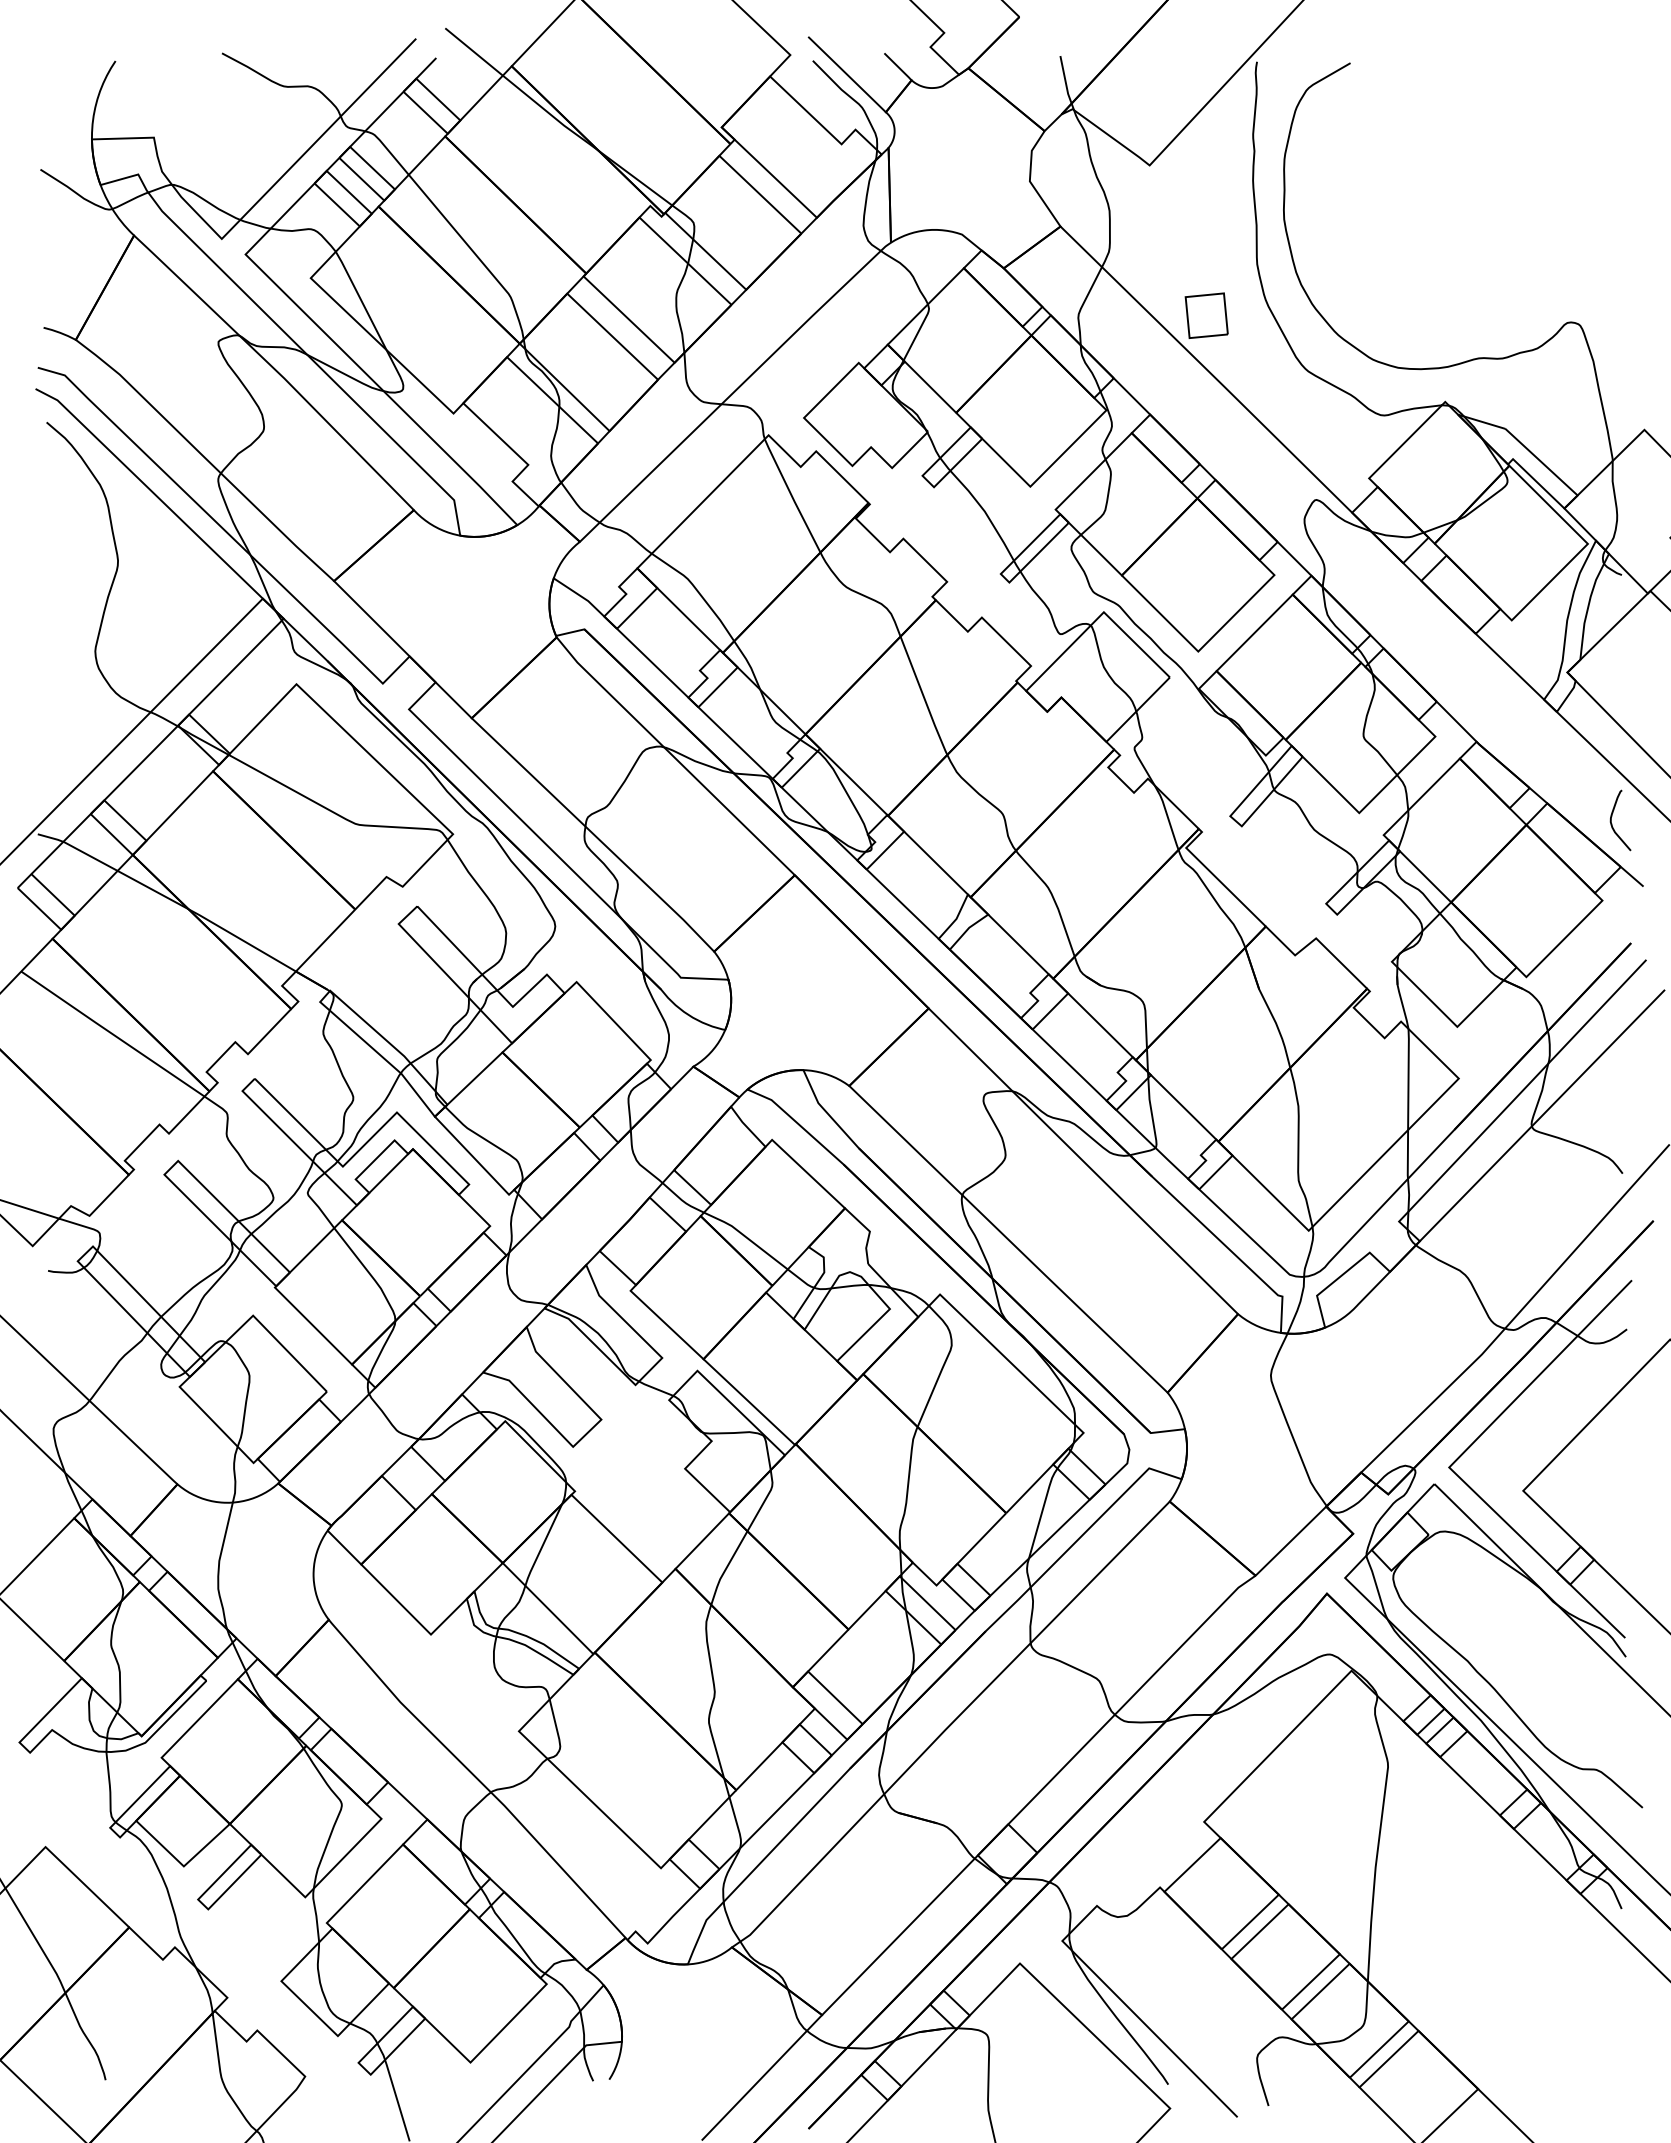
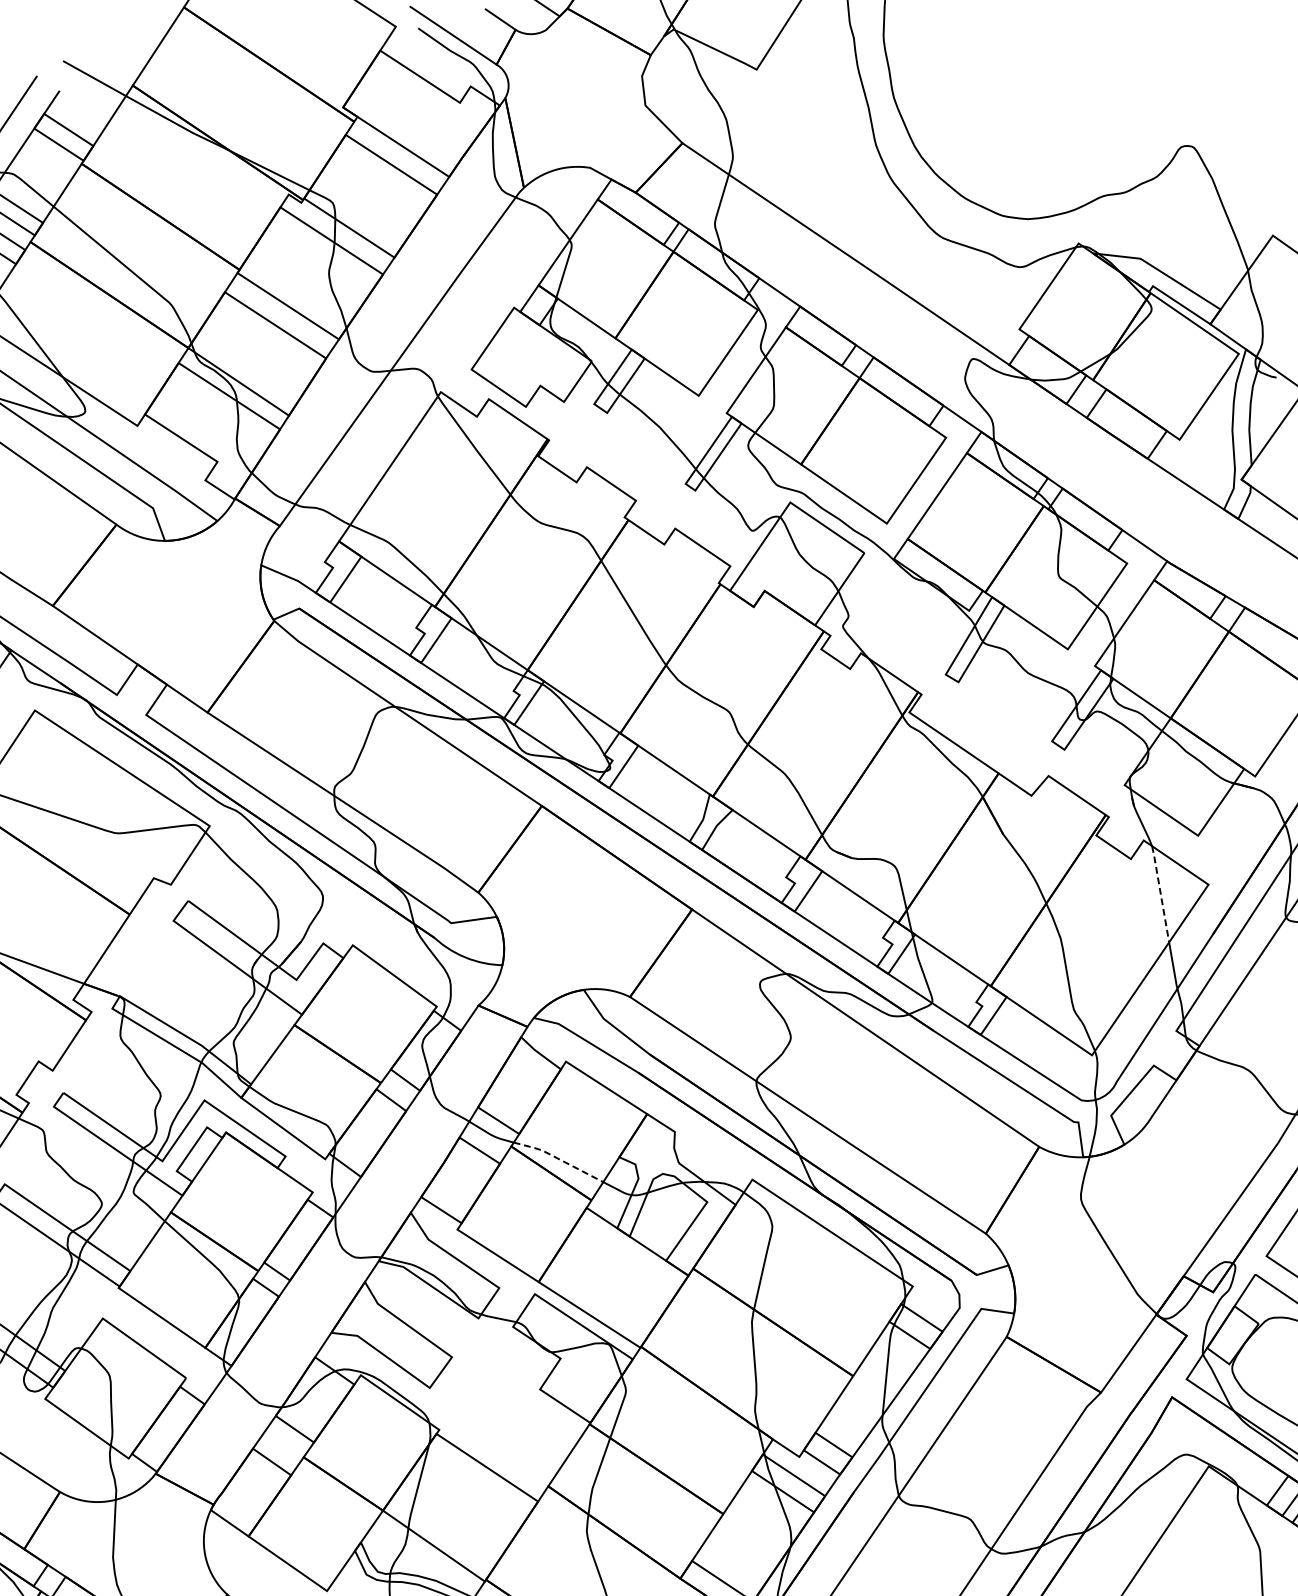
part: (1206, 315) -> (836, 202), removed
line: (1408, 1078) -> (1160, 893), solid -> dashed
line: (746, 1237) -> (558, 1158), solid -> dashed

